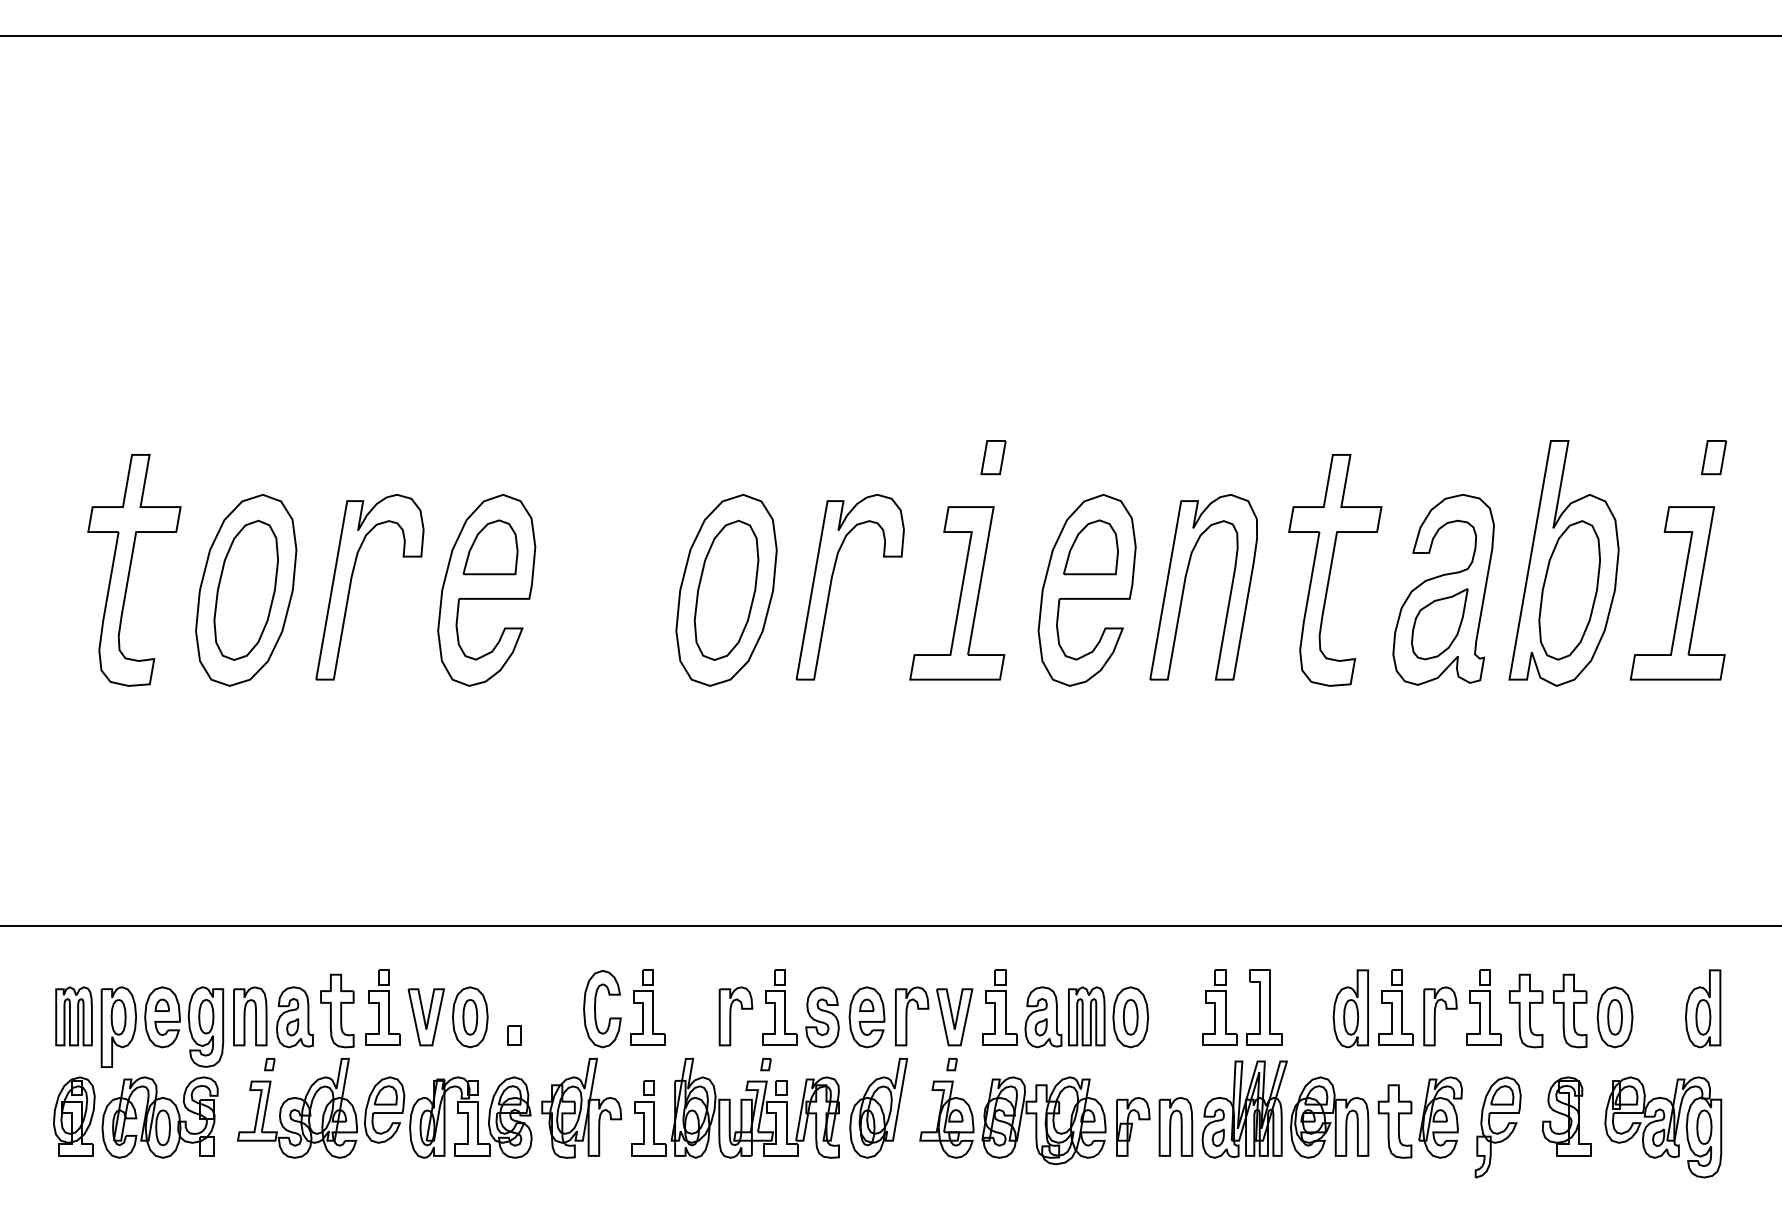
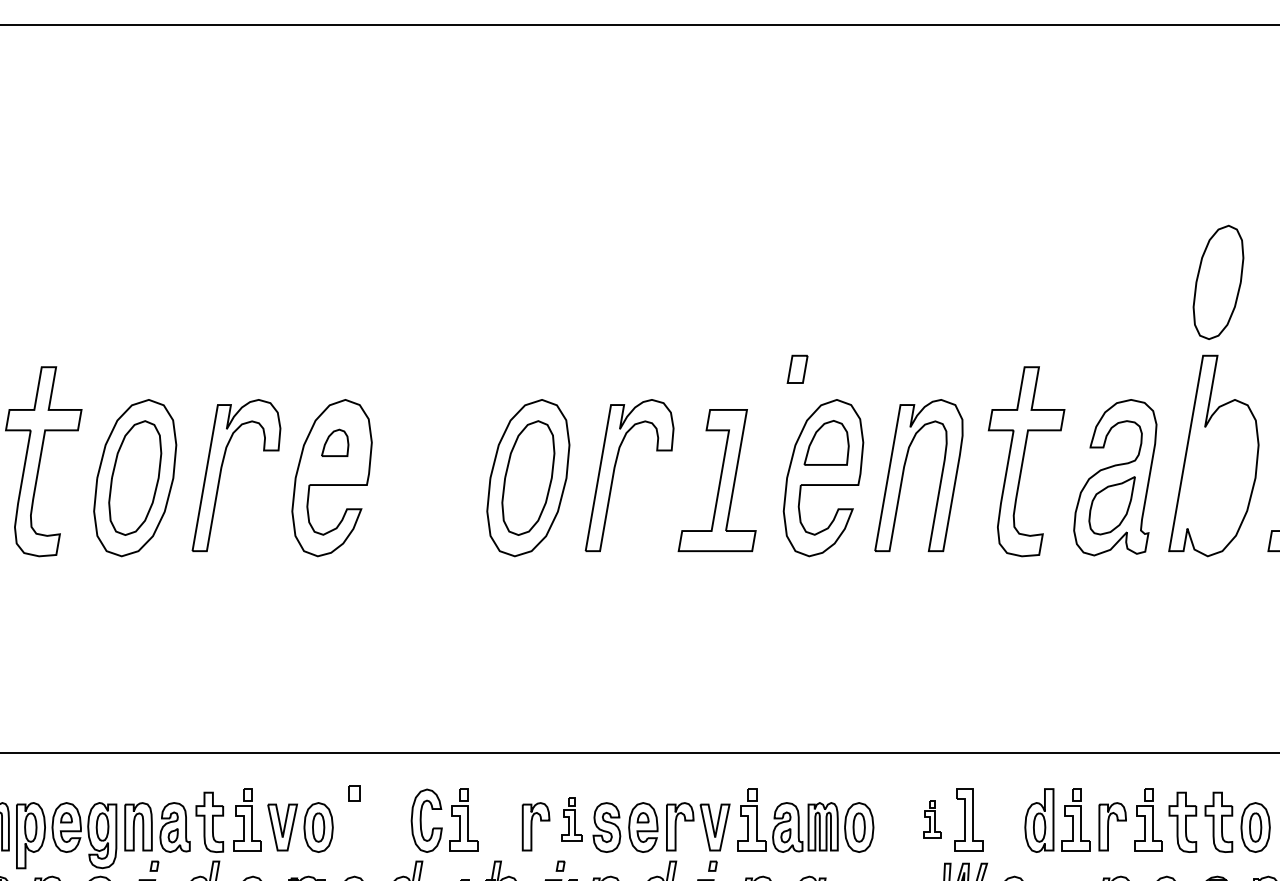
part: (993, 457) -> (797, 369), moved
part: (490, 547) -> (335, 443), size x0.6
part: (1569, 590) -> (1218, 282), moved
part: (779, 1007) -> (571, 819), size x0.7
part: (1219, 1007) -> (931, 819), size x0.6
part: (514, 1035) -> (354, 793), moved

